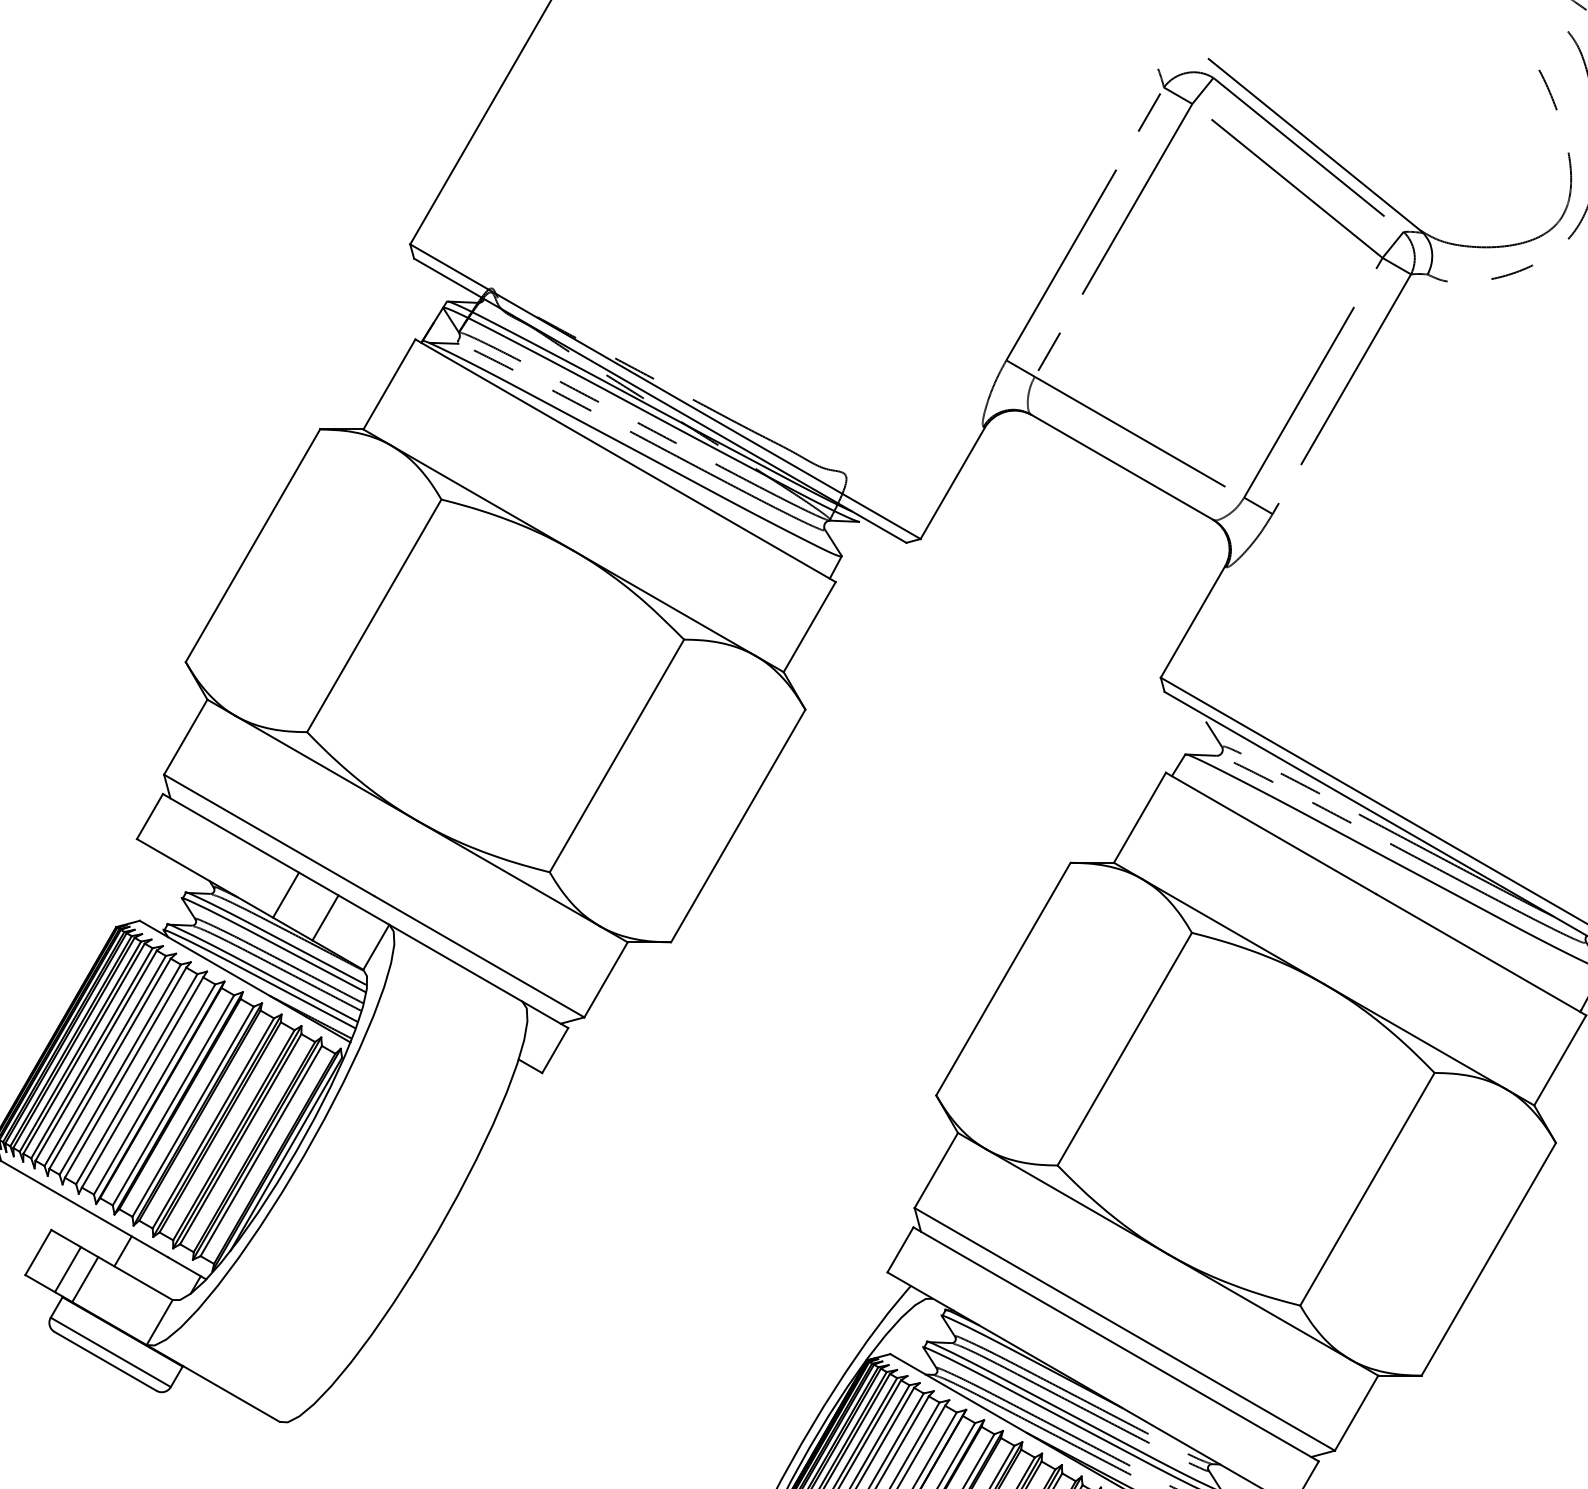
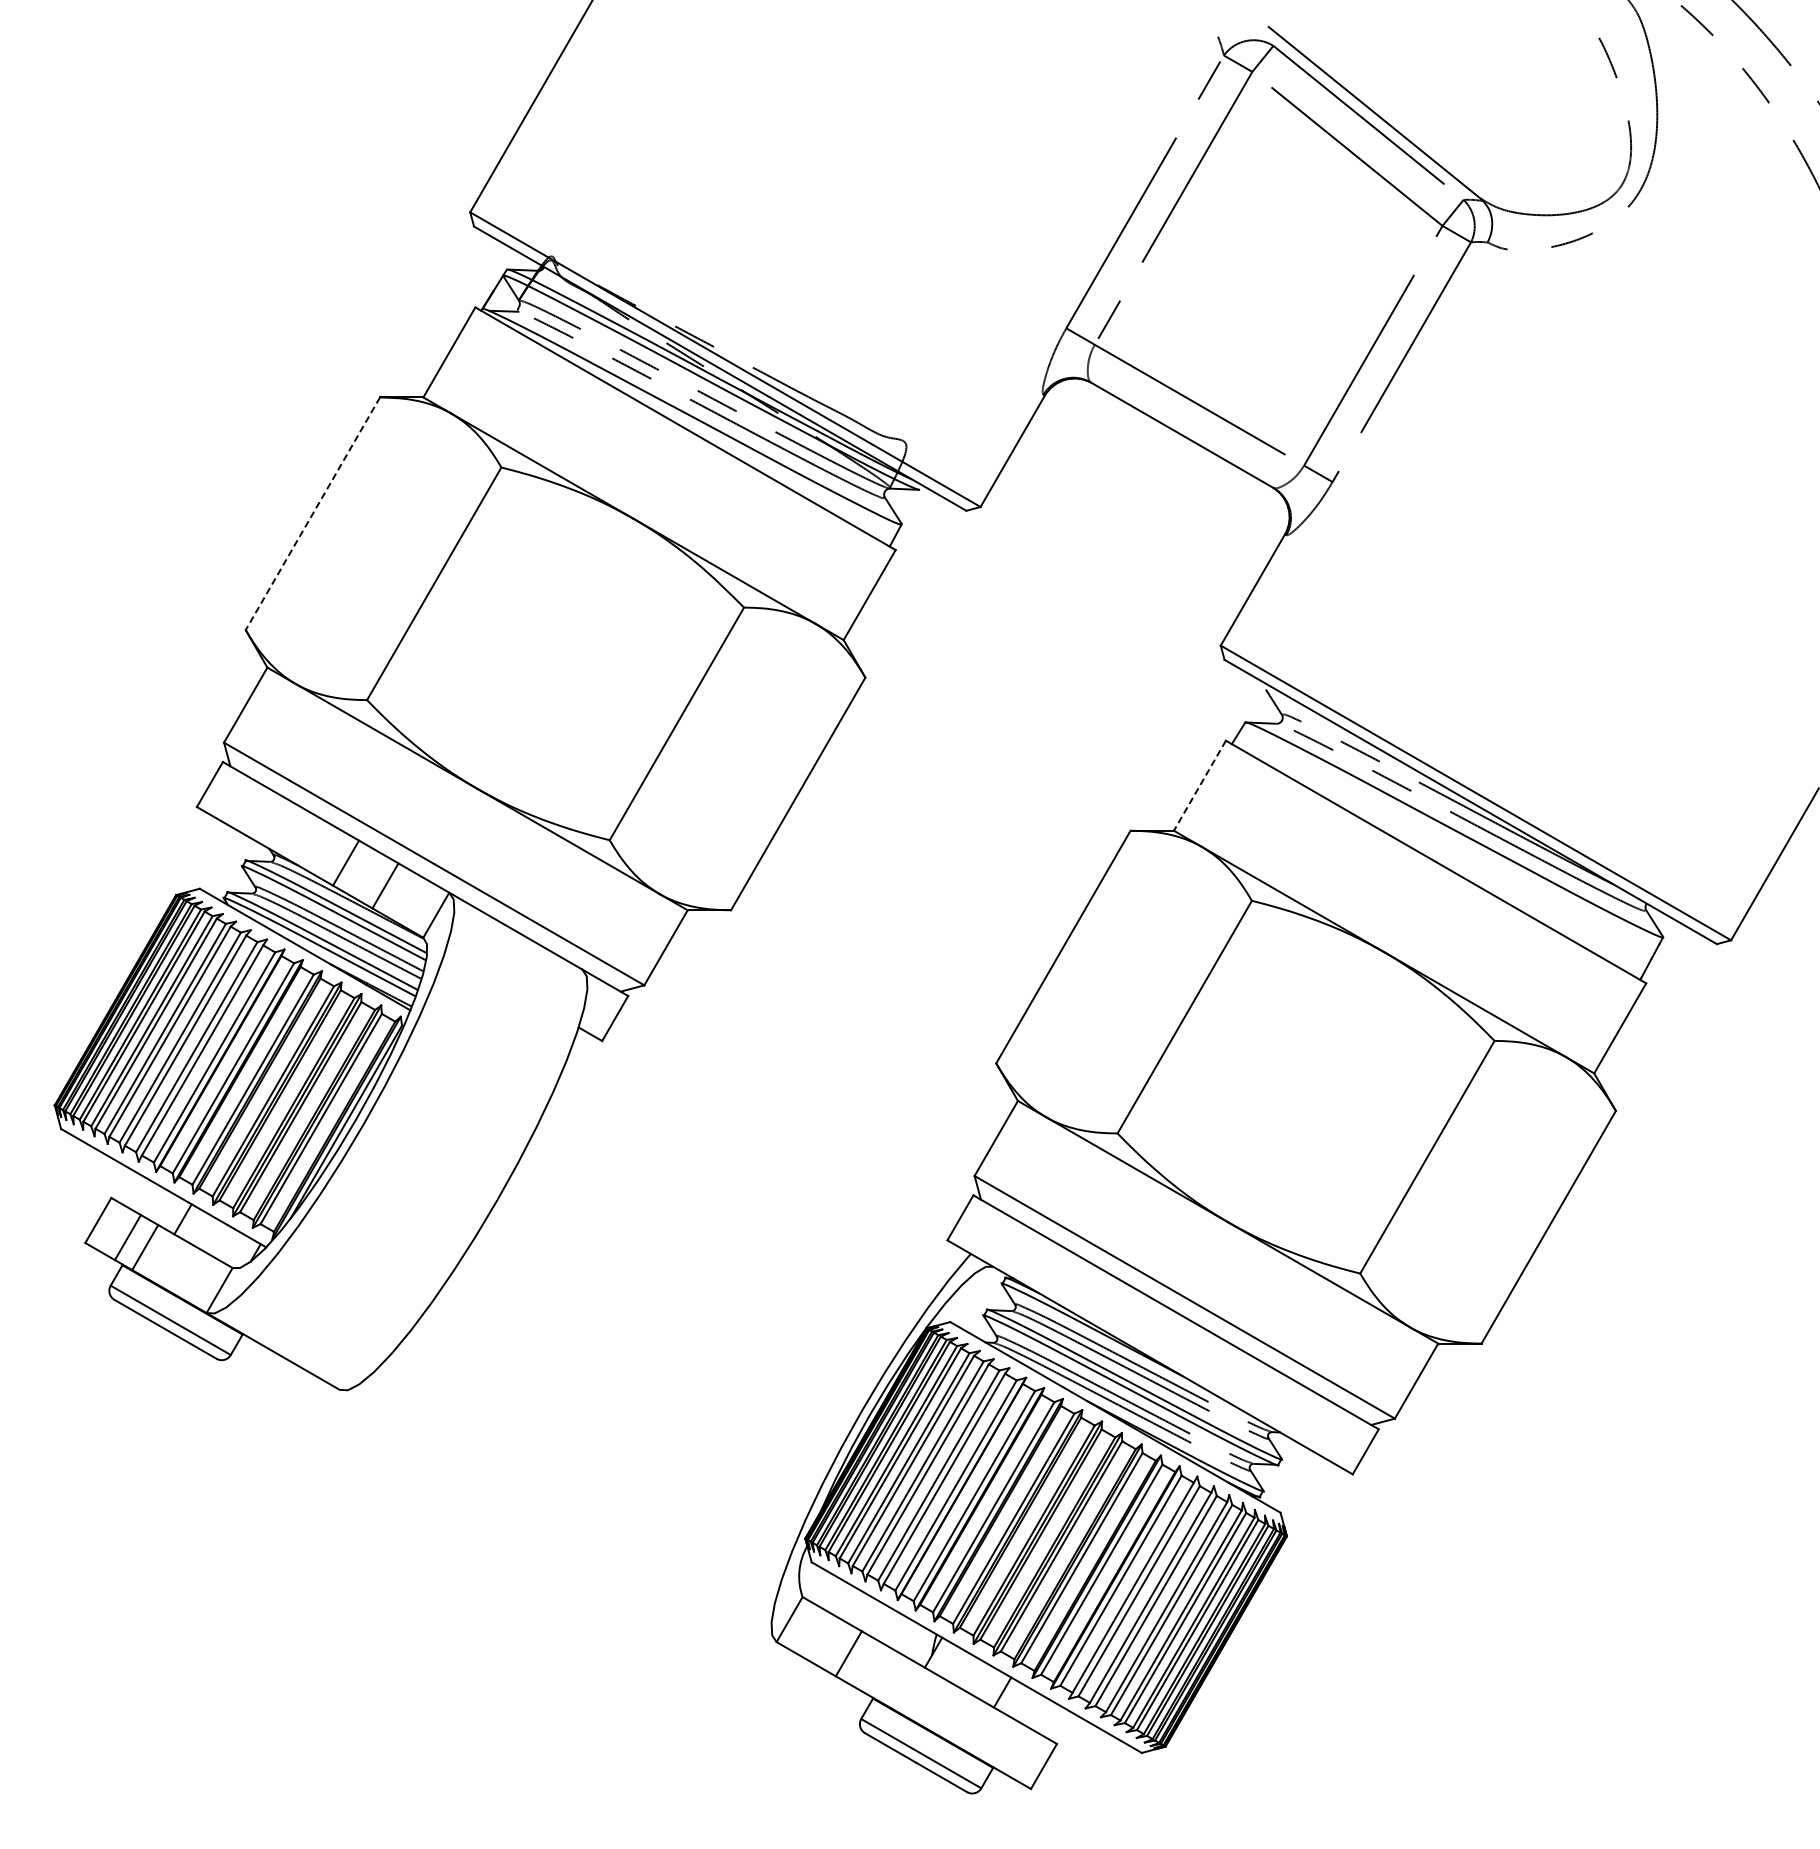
line: (252, 546) -> (312, 514), solid -> dashed
line: (1139, 817) -> (1199, 785), solid -> dashed

